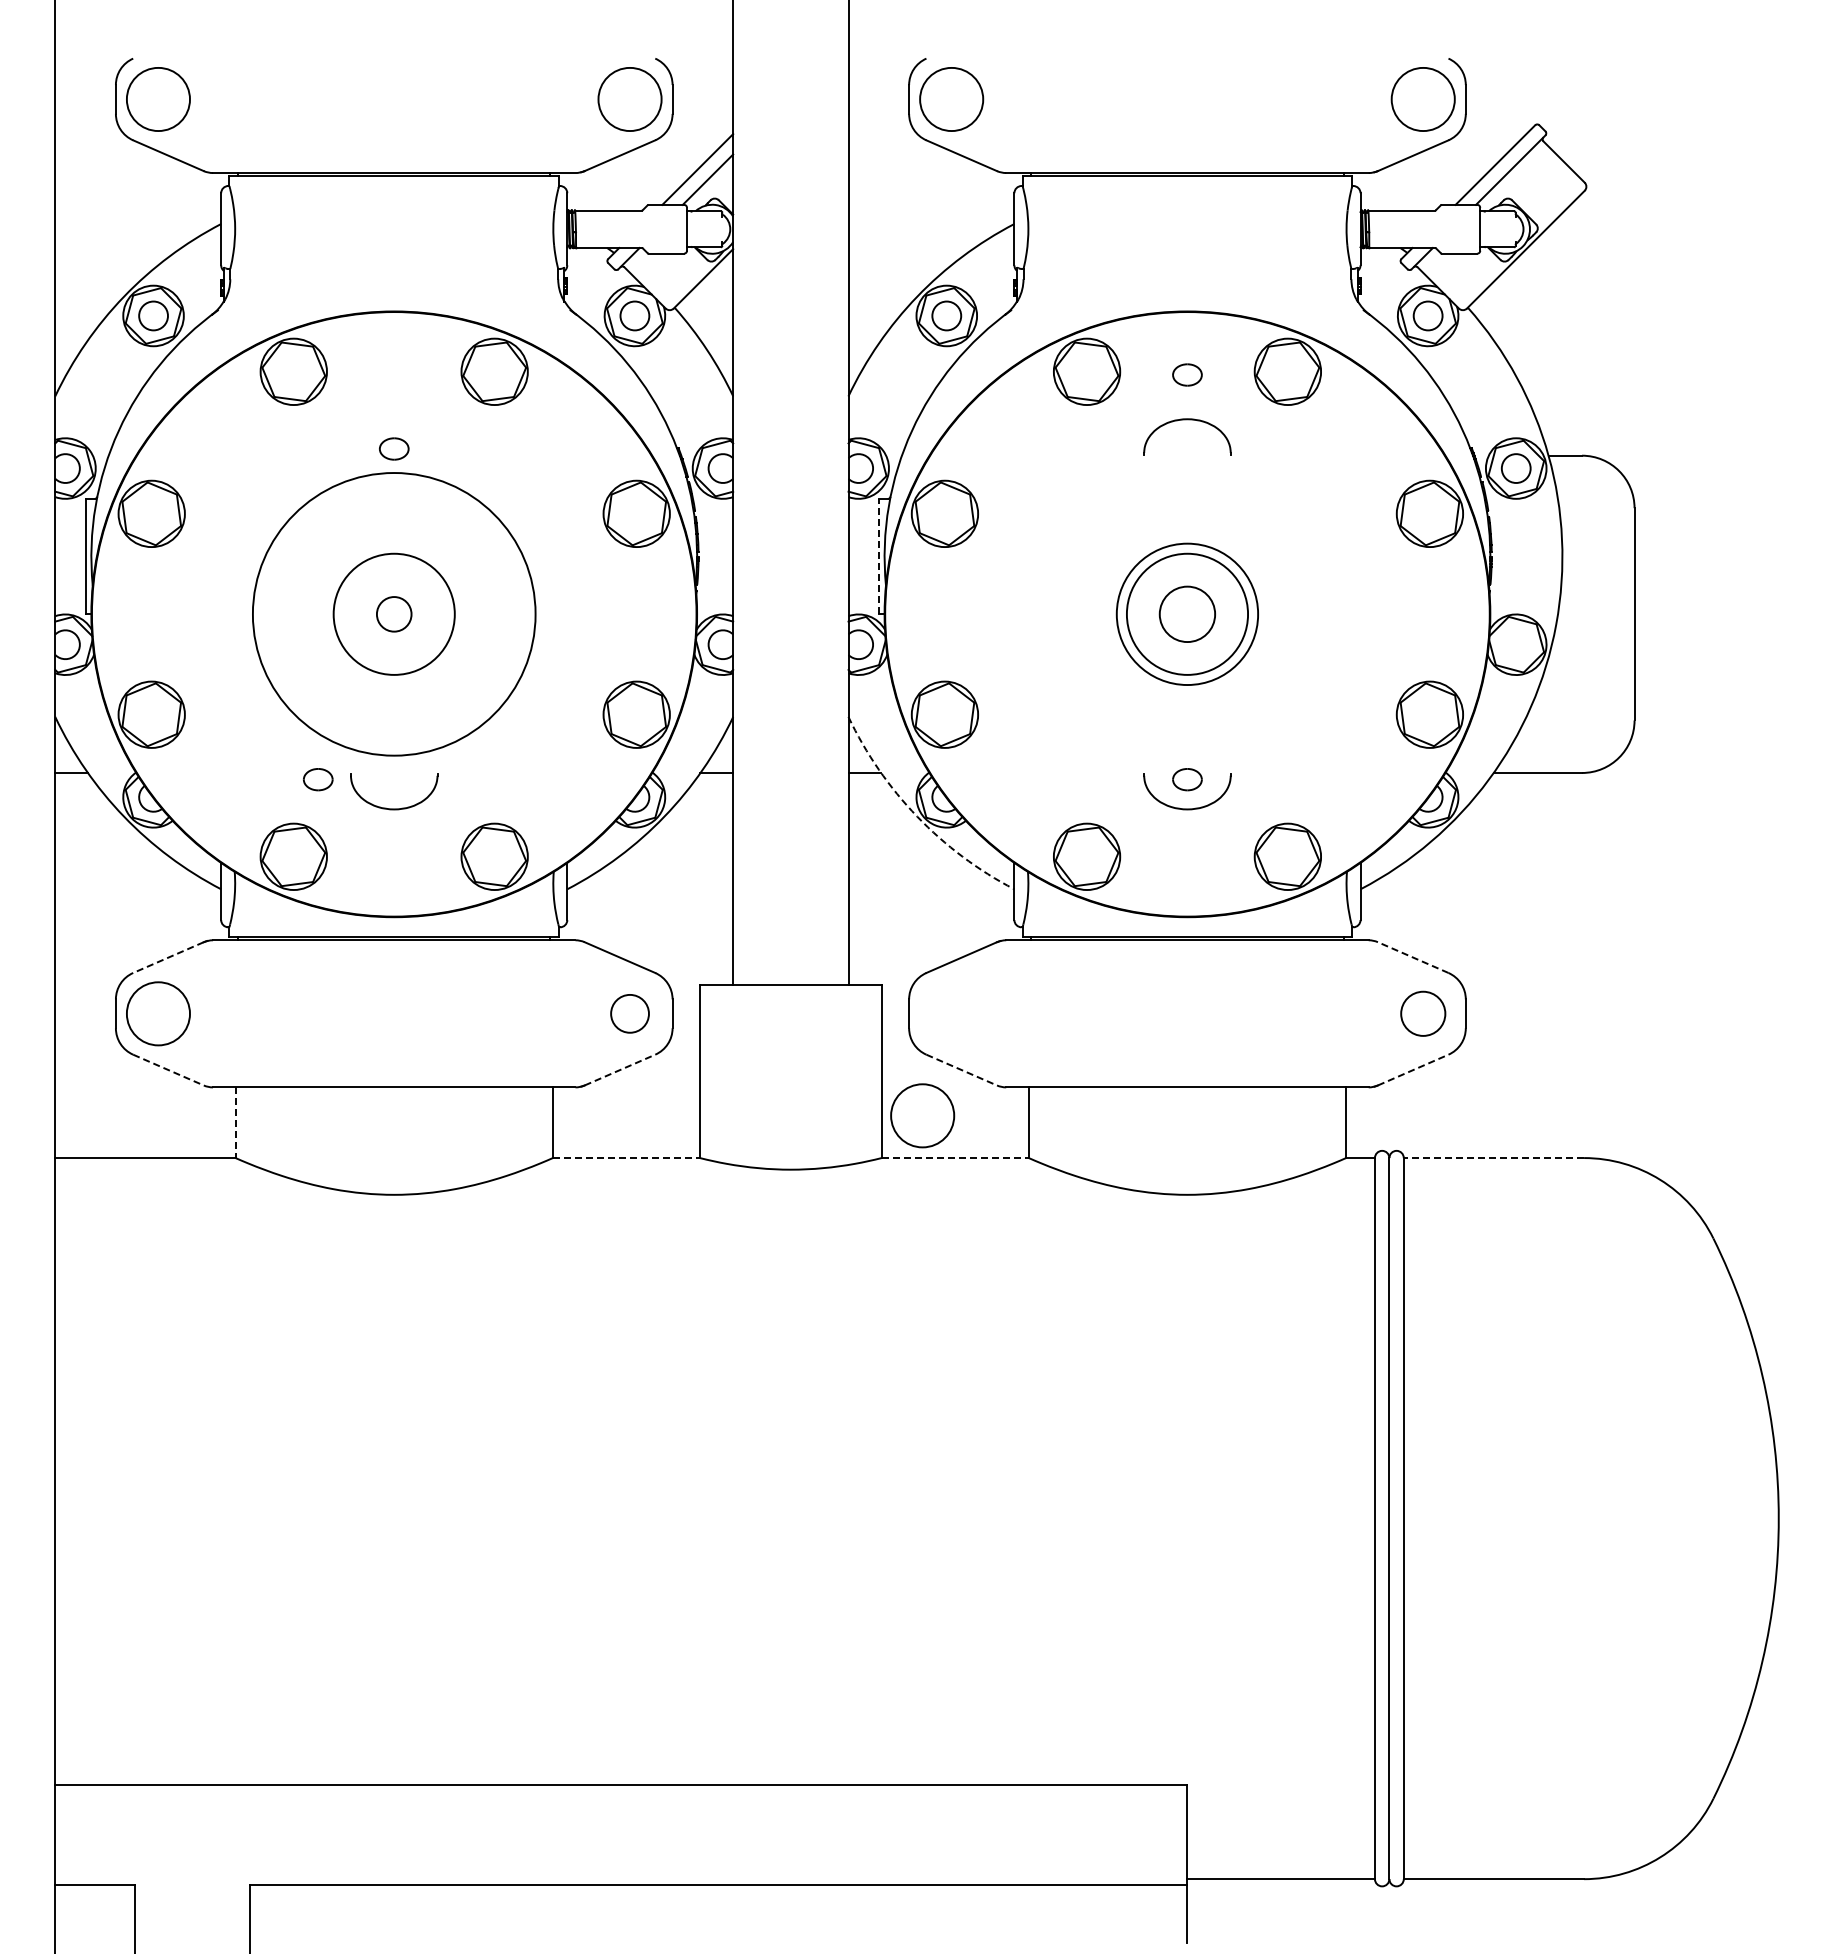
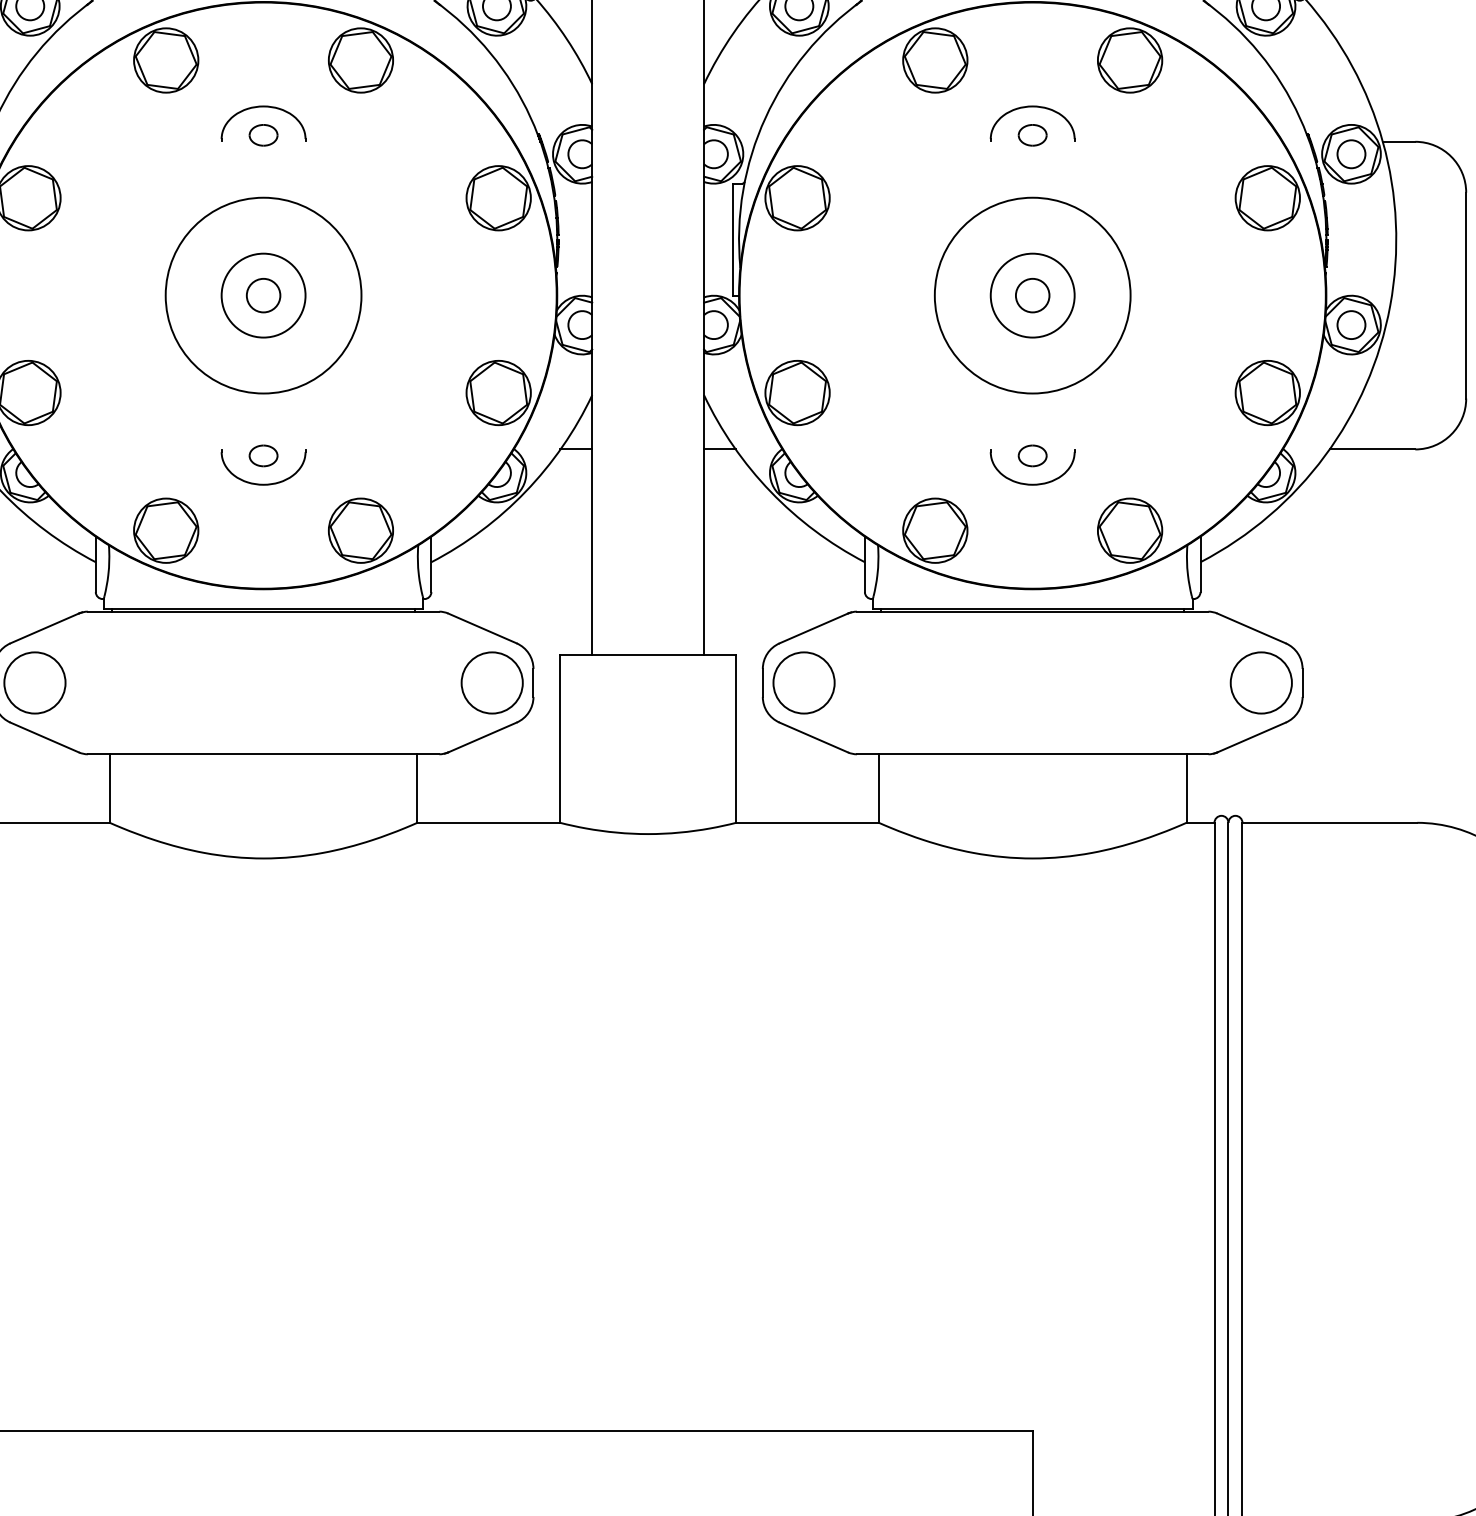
part: (1187, 374) -> (1032, 134), moved
part: (394, 420) -> (263, 107), added
line: (878, 556) -> (733, 239), dashed -> solid
circle: (393, 614) -> (262, 295), size x0.71
circle: (394, 614) -> (263, 295), size x0.71
circle: (1187, 614) -> (1032, 295), size x0.62
circle: (1187, 614) -> (1032, 295), size x0.71
circle: (1187, 614) -> (1032, 295), size x1.43
circle: (1515, 644) -> (1350, 324), added
part: (318, 779) -> (263, 455), moved
arc: (917, 816) -> (770, 491), dashed -> solid
line: (168, 957) -> (44, 628), dashed -> solid
line: (1412, 957) -> (1250, 628), dashed -> solid
circle: (629, 1013) -> (491, 682), size x1.67
circle: (1422, 1013) -> (1260, 682), size x1.43
line: (620, 1069) -> (482, 736), dashed -> solid
line: (1413, 1069) -> (1251, 736), dashed -> solid
line: (168, 1070) -> (44, 737), dashed -> solid
line: (962, 1070) -> (814, 737), dashed -> solid
circle: (922, 1115) -> (803, 682), moved
line: (235, 1123) -> (109, 789), dashed -> solid
line: (626, 1158) -> (488, 823), dashed -> solid
line: (955, 1158) -> (807, 823), dashed -> solid
line: (1493, 1158) -> (1329, 823), dashed -> solid

